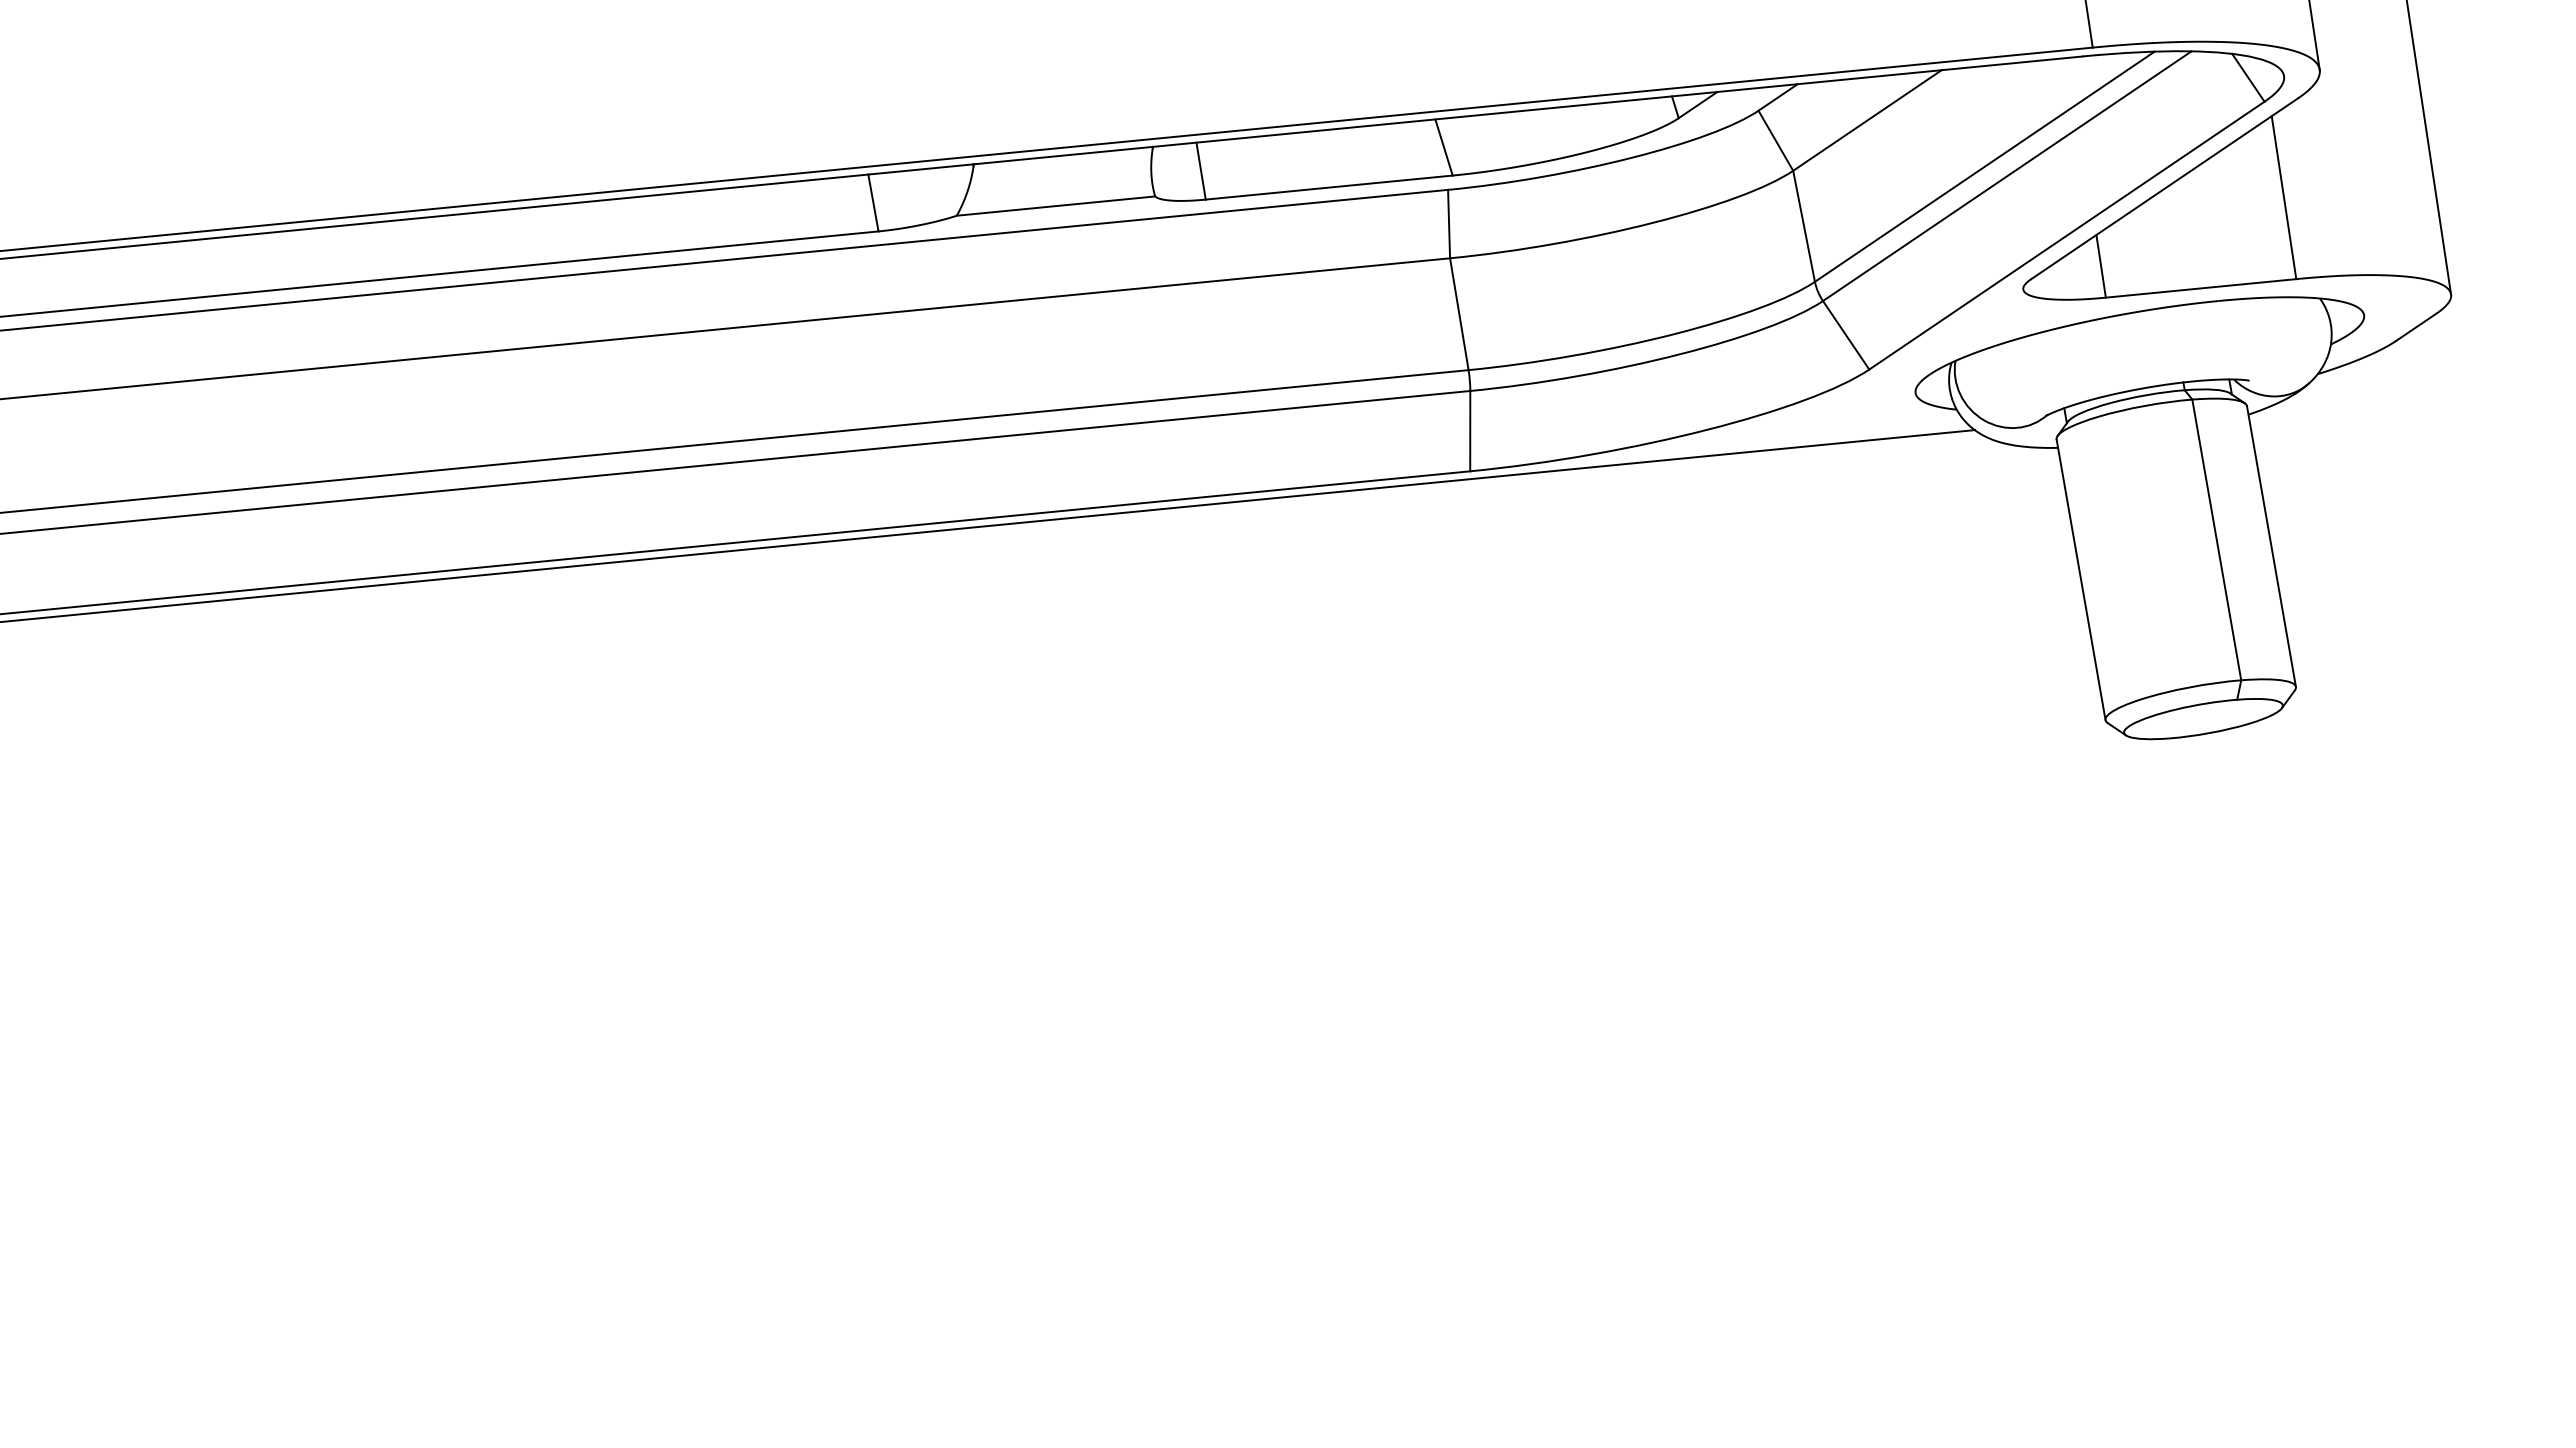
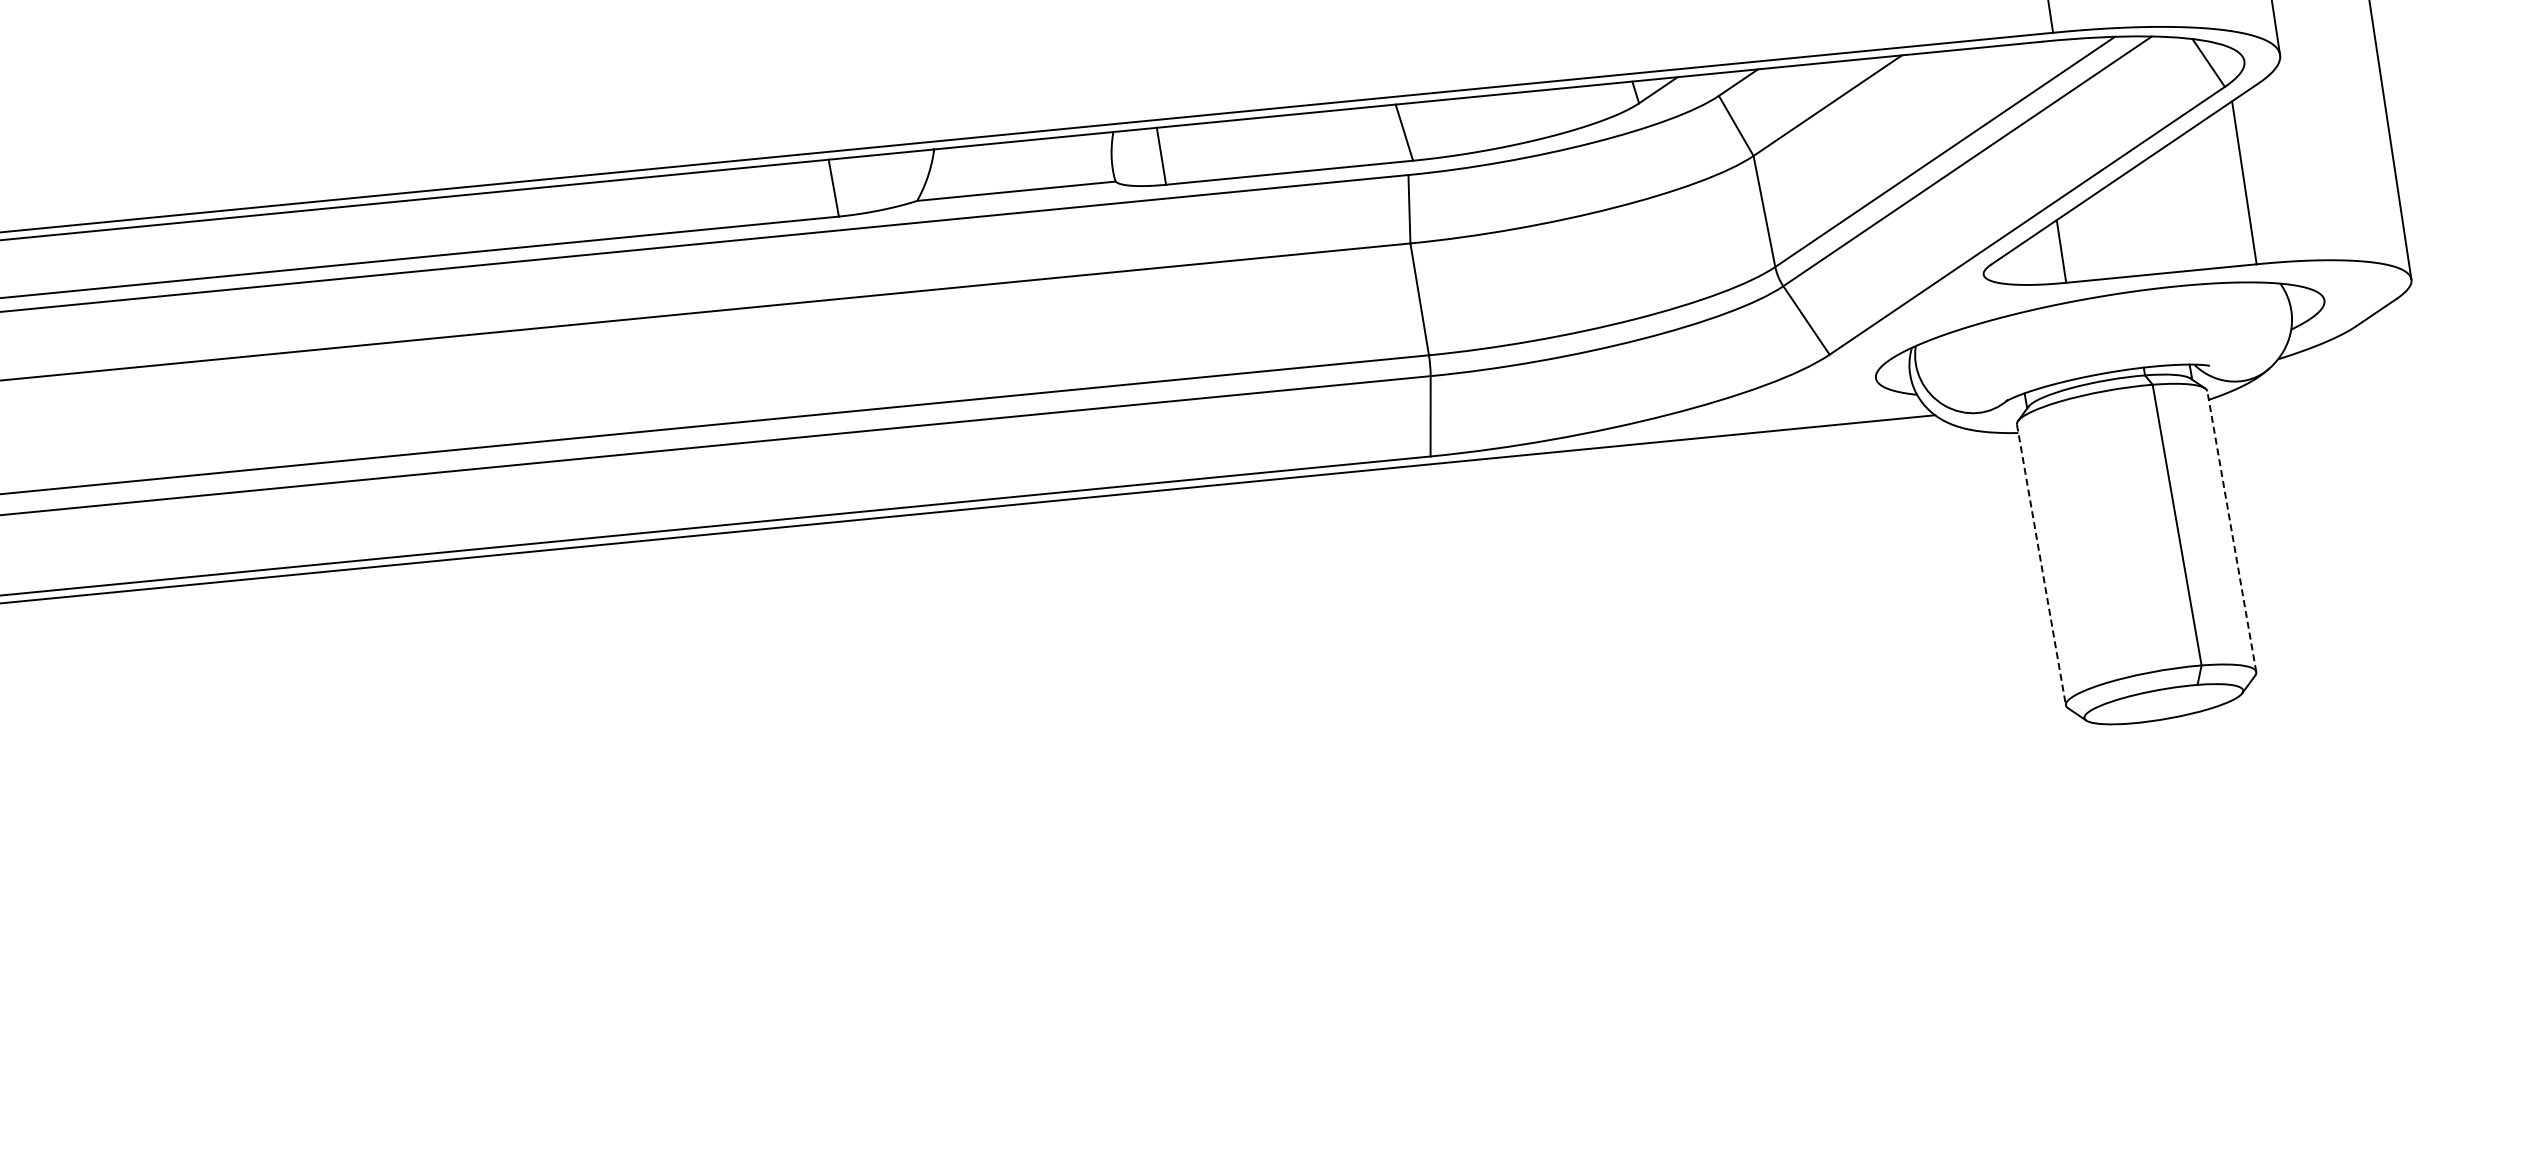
line: (2271, 546) -> (2231, 531), solid -> dashed
line: (2081, 580) -> (2041, 565), solid -> dashed

